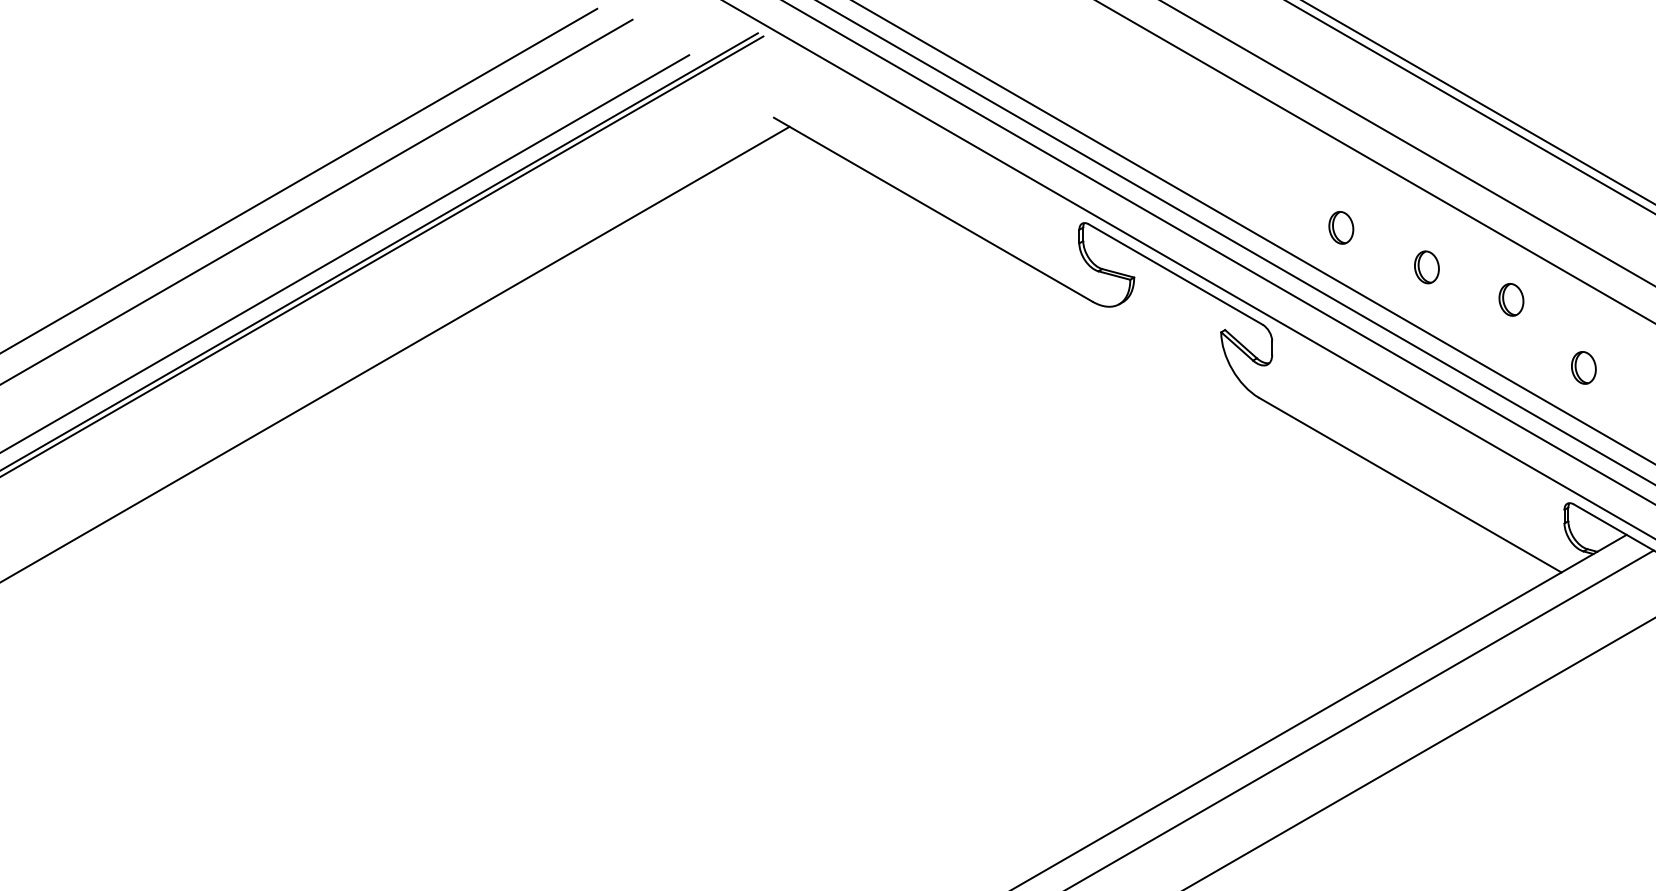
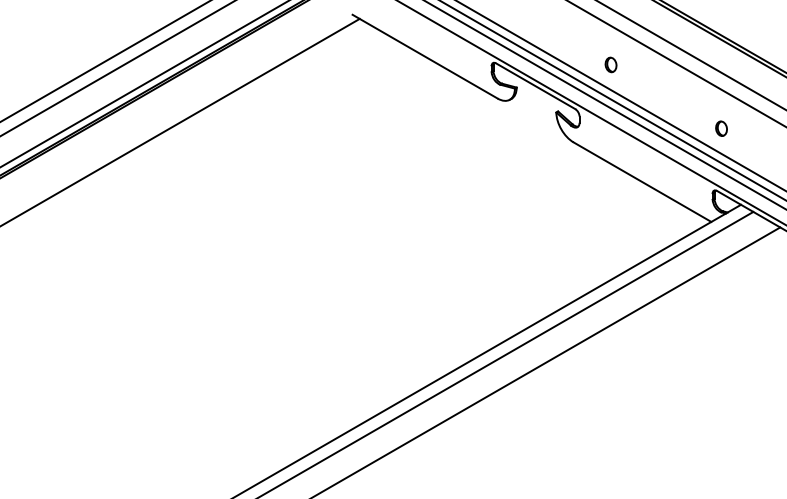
part: (1425, 266) -> (649, 82), removed
part: (1511, 299) -> (688, 97), removed

